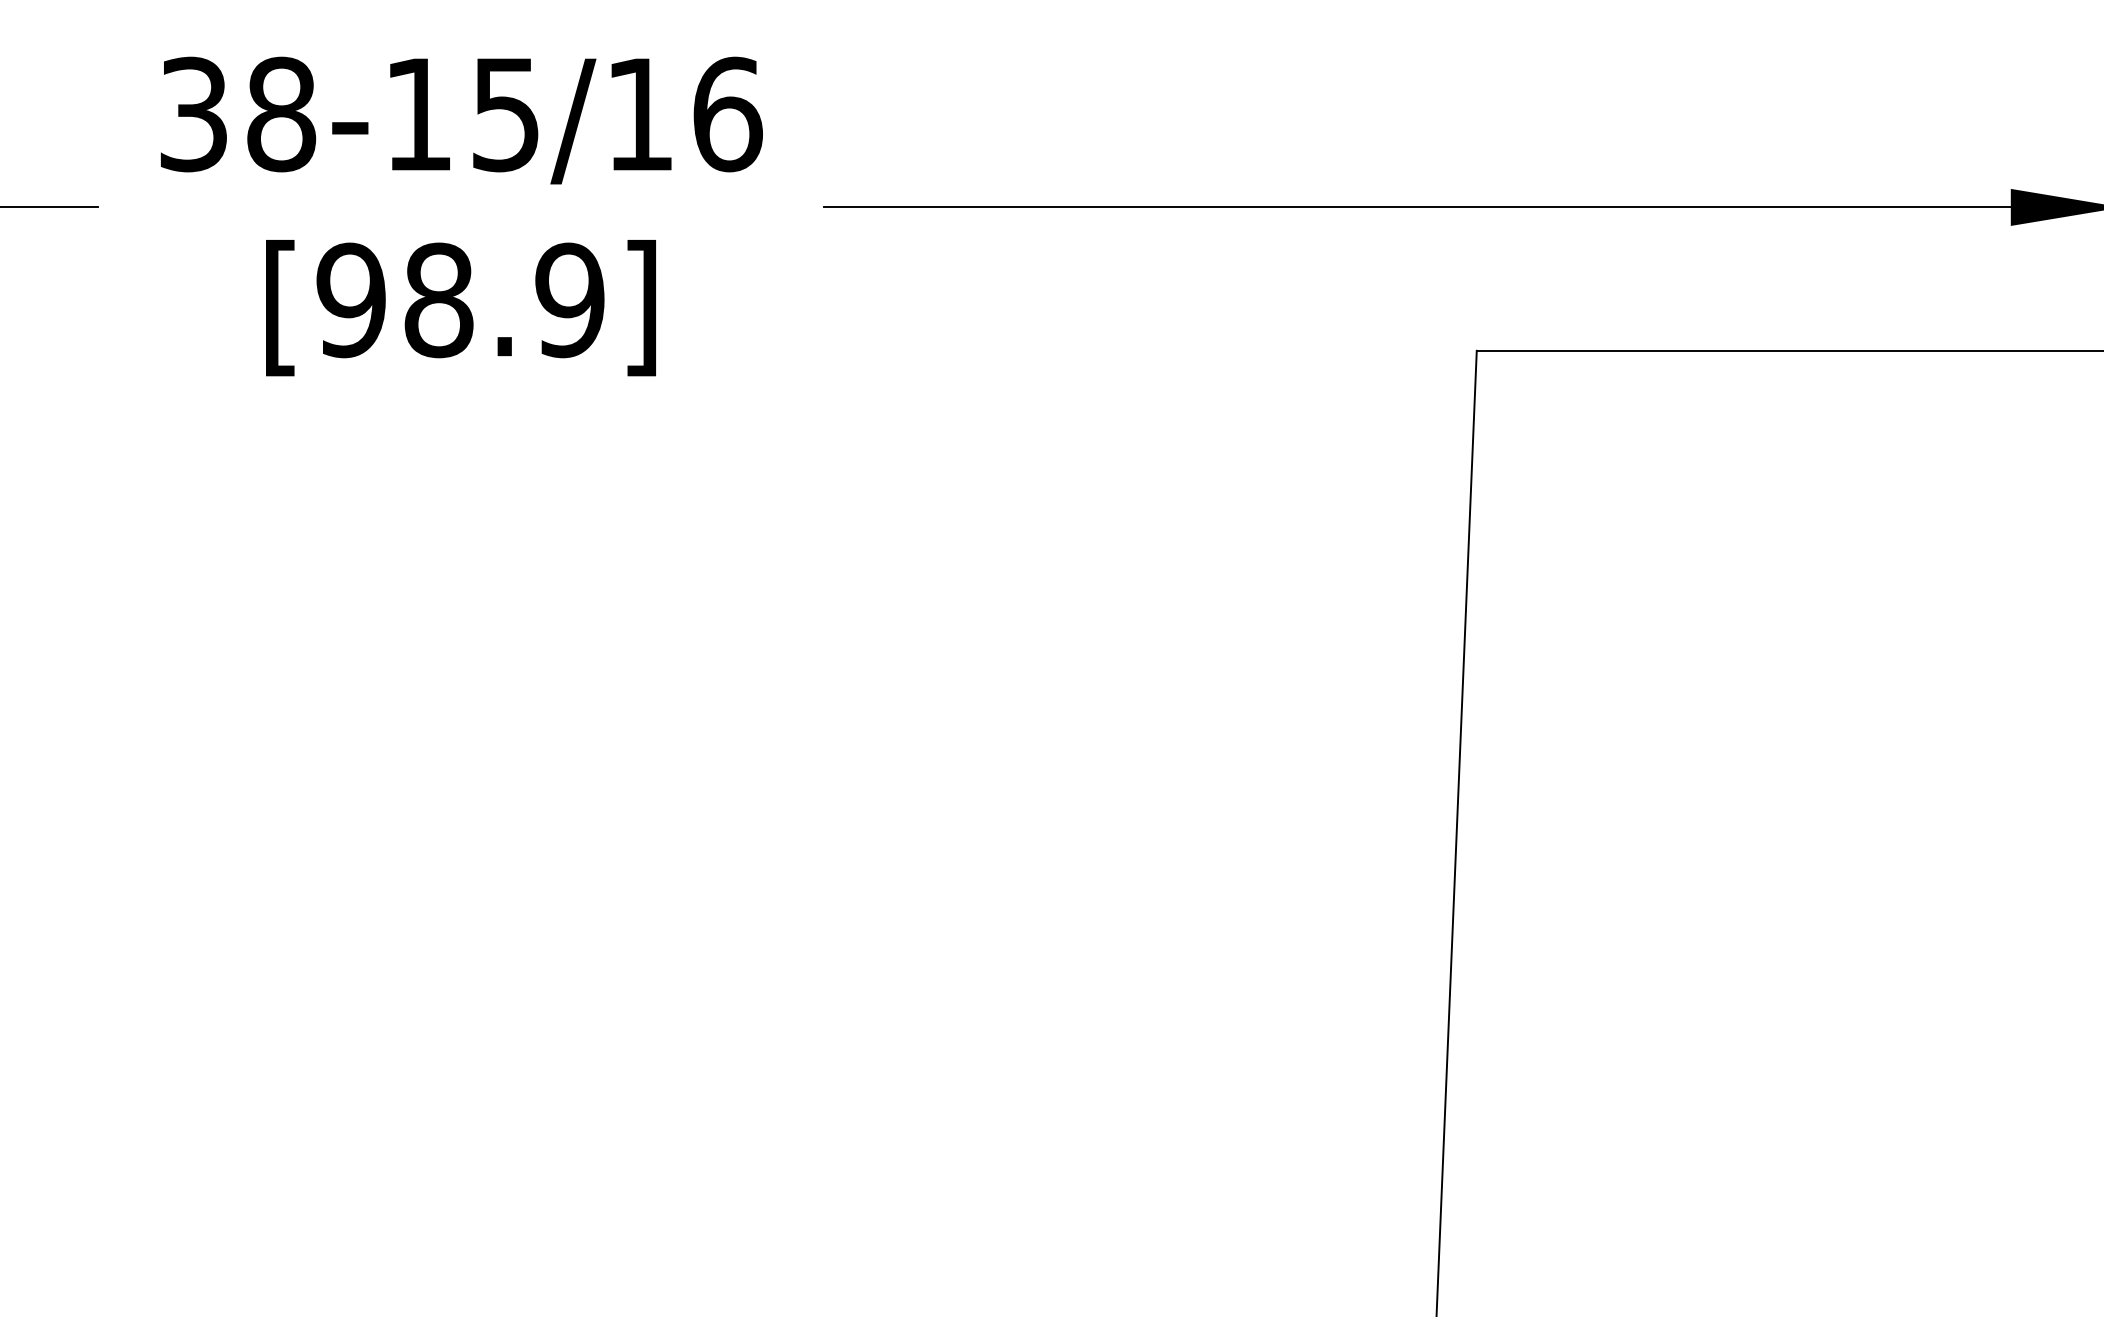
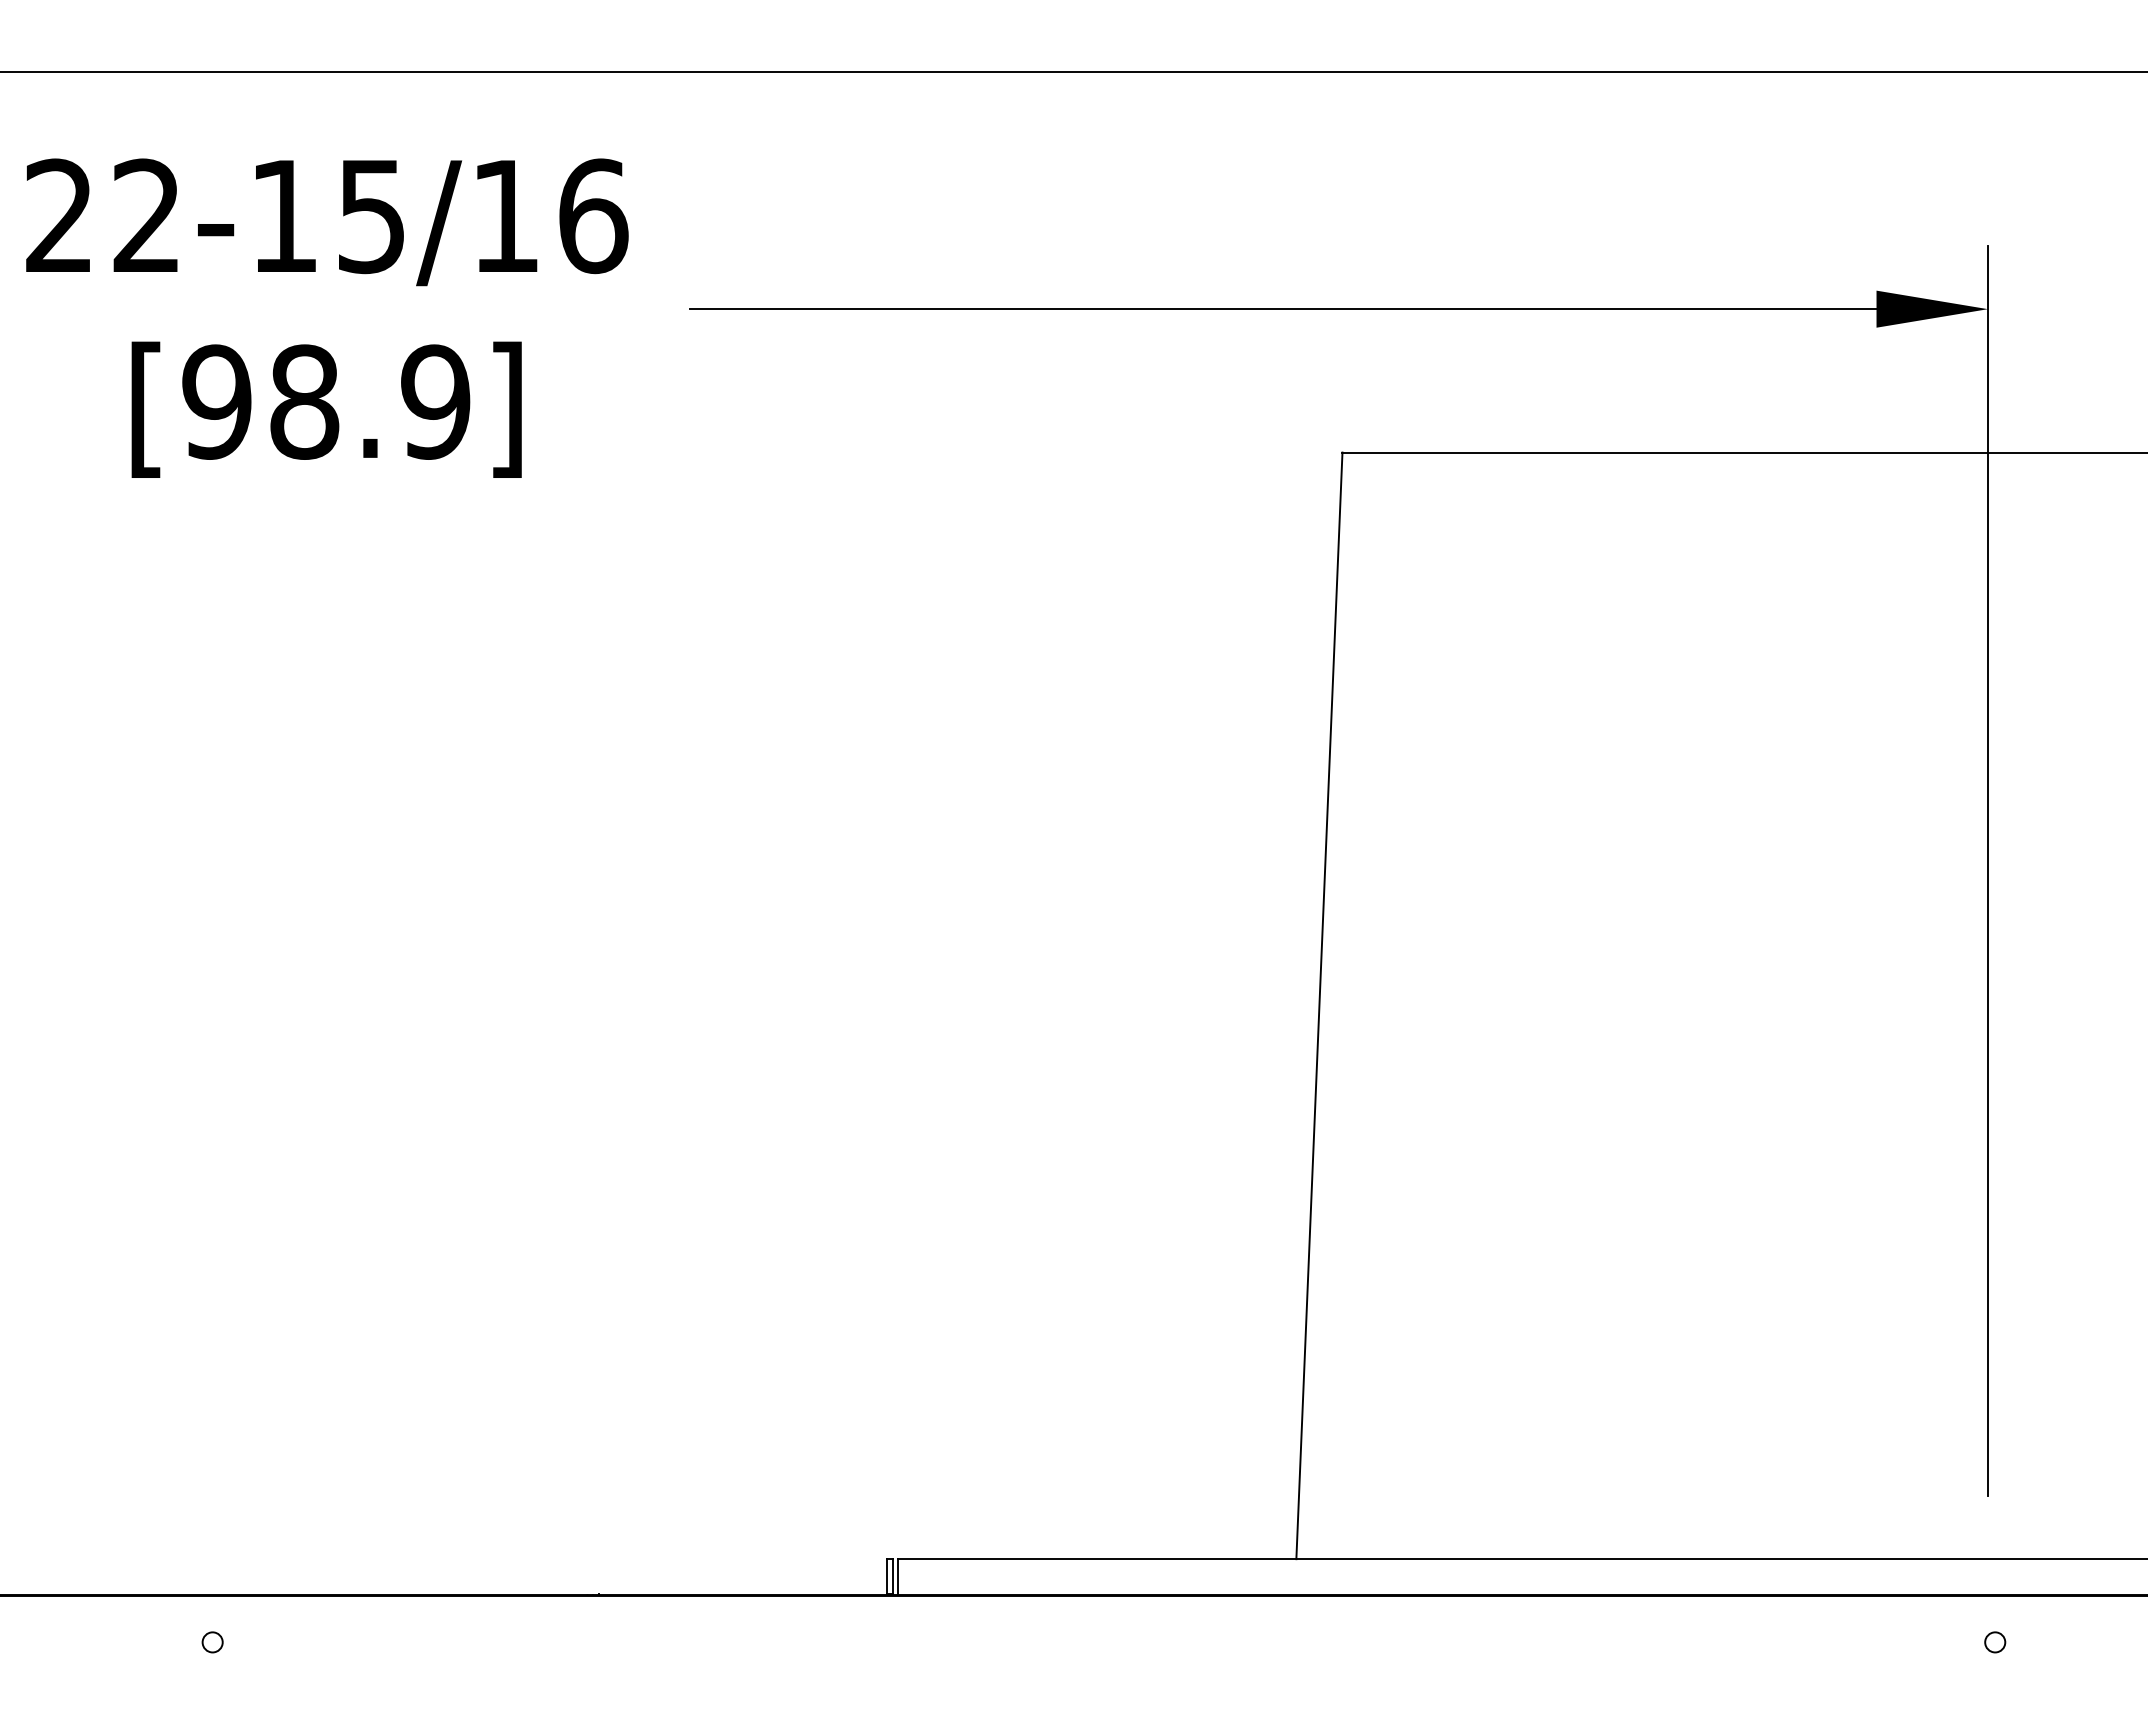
text: (237, 114) -> (103, 216), 38-15/16 -> 22-15/16

